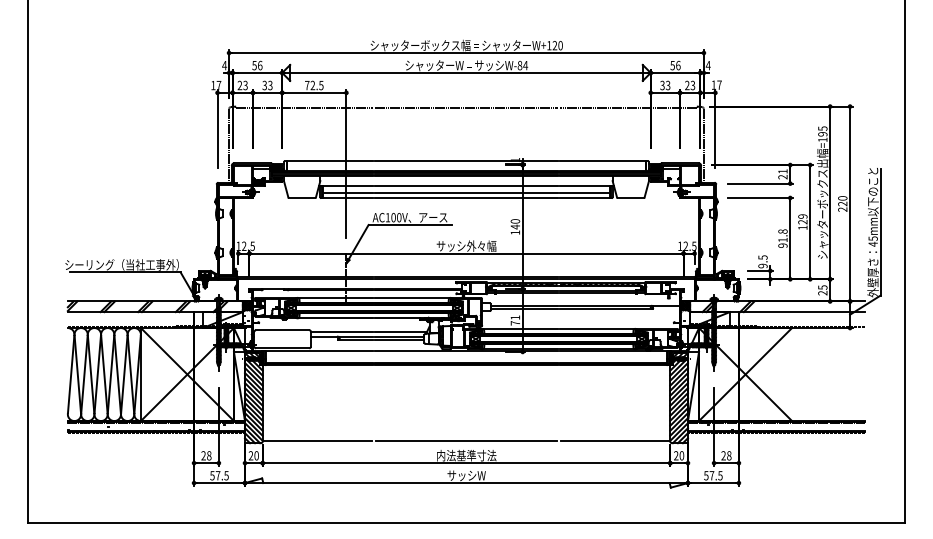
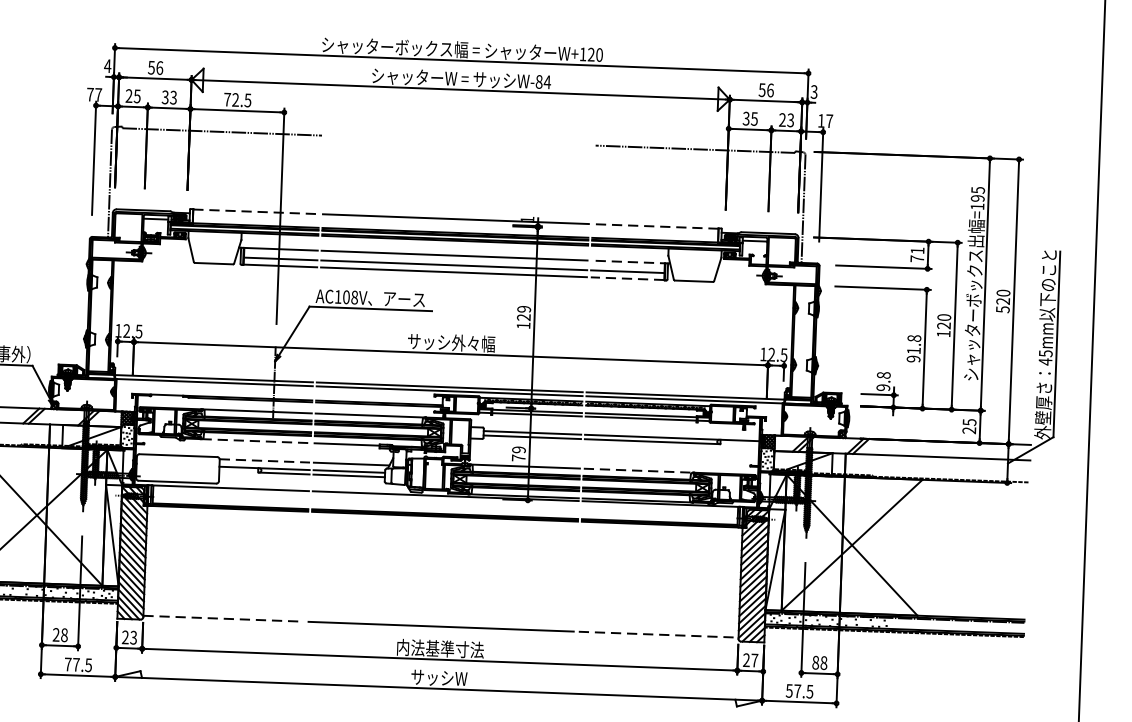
text: (707, 65) -> (813, 91), 4 -> 3
text: (245, 84) -> (137, 94), 23 -> 25
text: (668, 84) -> (755, 117), 33 -> 35
text: (213, 85) -> (90, 94), 17 -> 77
line: (466, 107) -> (458, 140), removed
line: (330, 161) -> (257, 211), solid -> dashed
line: (602, 161) -> (654, 226), solid -> dashed
text: (782, 176) -> (916, 257), 21 -> 71
line: (587, 186) -> (631, 262), solid -> dashed
line: (584, 197) -> (626, 278), solid -> dashed
text: (842, 209) -> (1002, 309), 220 -> 520
text: (802, 216) -> (943, 317), 129 -> 120
text: (399, 217) -> (355, 297), AC100V -> AC108V
text: (515, 224) -> (524, 313), 140 -> 129
text: (762, 257) -> (883, 375), 9.5 -> 9.8
text: (515, 317) -> (519, 449), 71 -> 79
line: (335, 318) -> (256, 441), solid -> dashed
line: (598, 328) -> (639, 470), solid -> dashed
line: (341, 331) -> (264, 460), solid -> dashed
line: (317, 440) -> (223, 618), solid -> dashed
line: (615, 440) -> (658, 634), solid -> dashed
text: (256, 455) -> (133, 637), 20 -> 23
text: (681, 455) -> (754, 660), 20 -> 27
text: (723, 455) -> (815, 662), 28 -> 88
text: (212, 475) -> (68, 664), 57.5 -> 77.5

